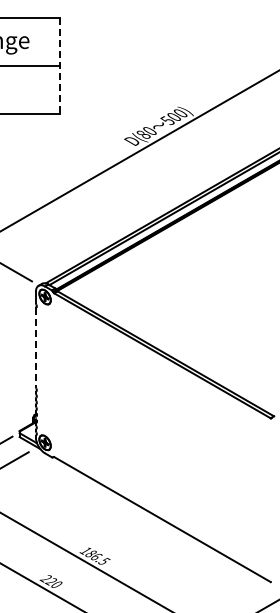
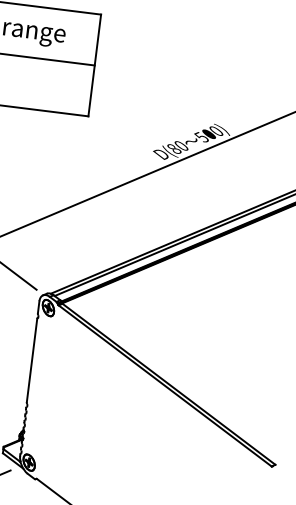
line: (60, 66) -> (95, 65), dashed -> solid
line: (35, 348) -> (31, 361), dashed -> solid

